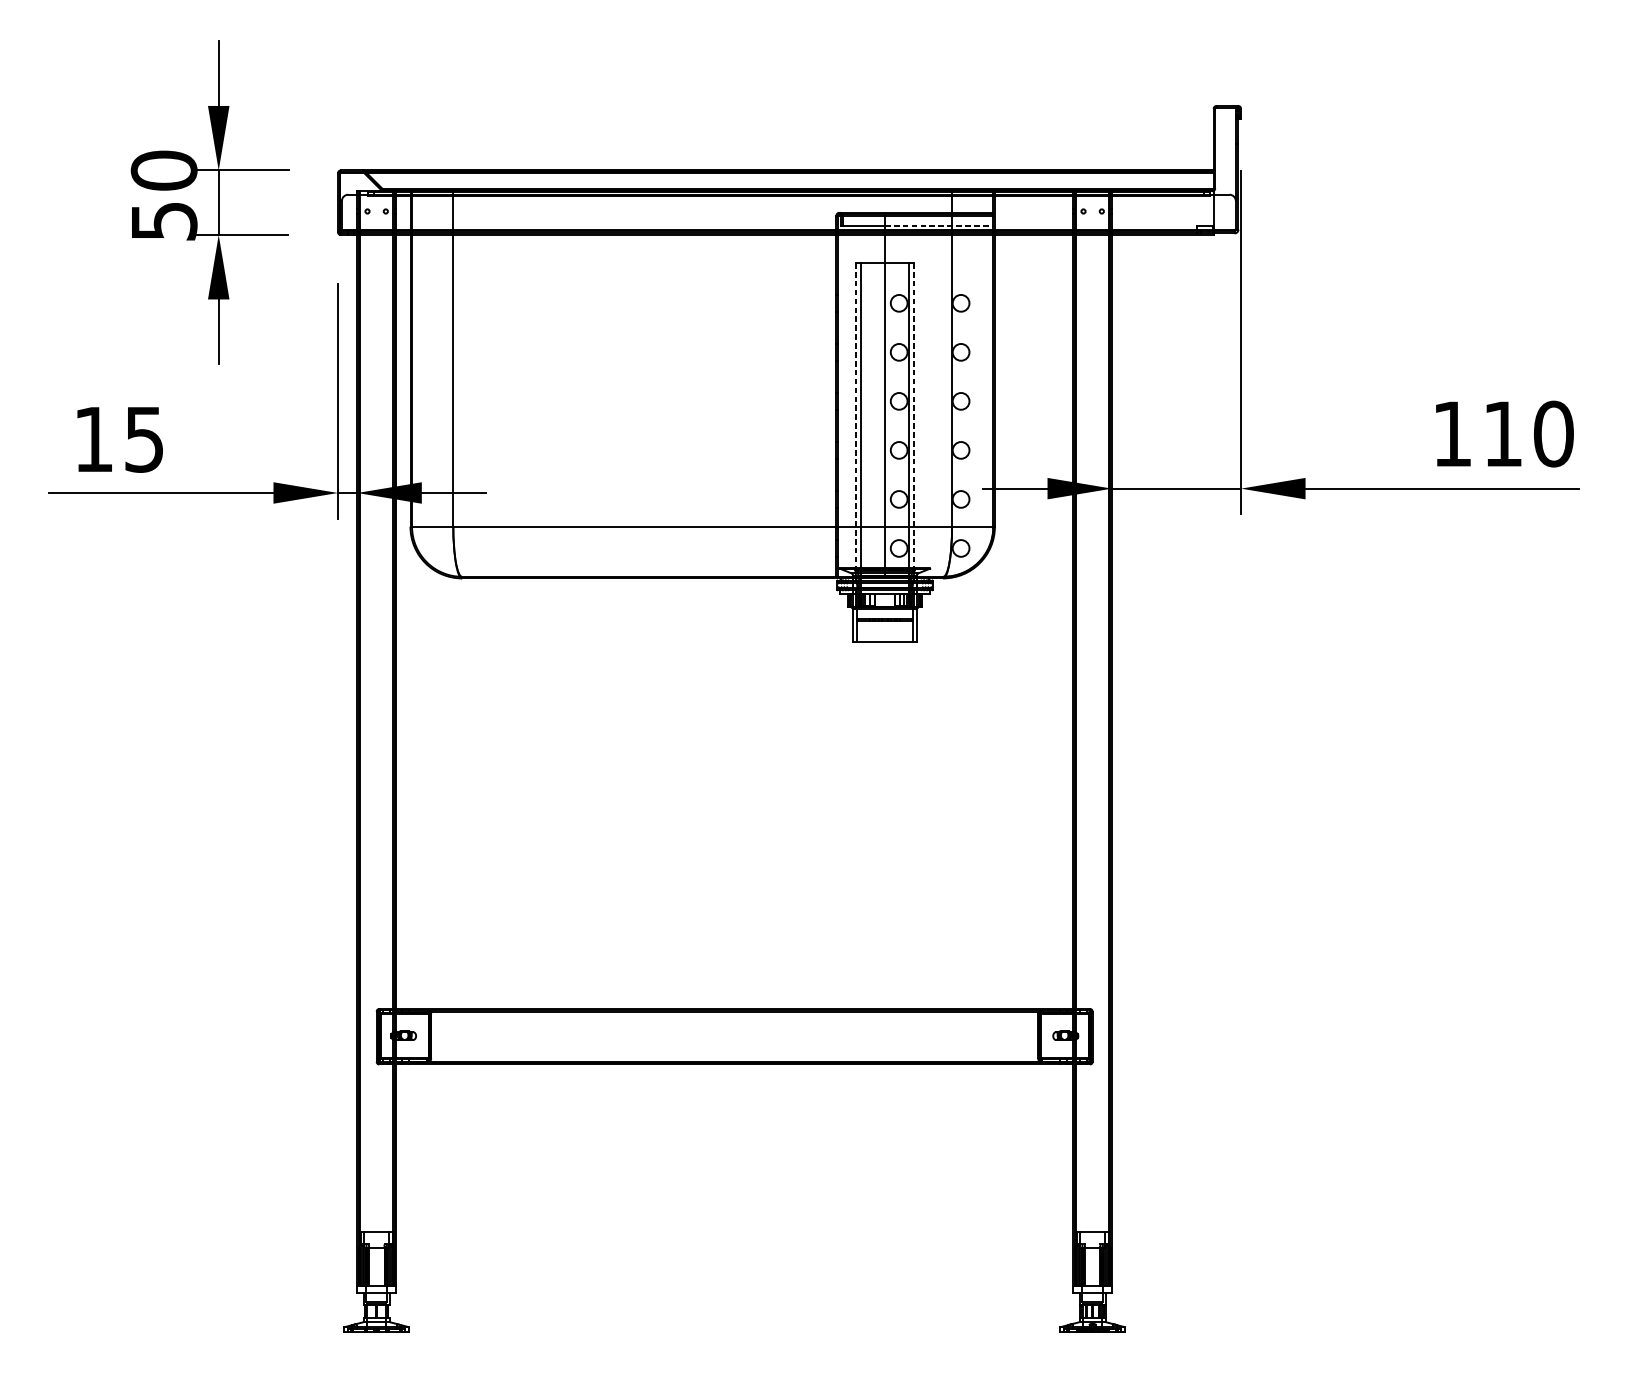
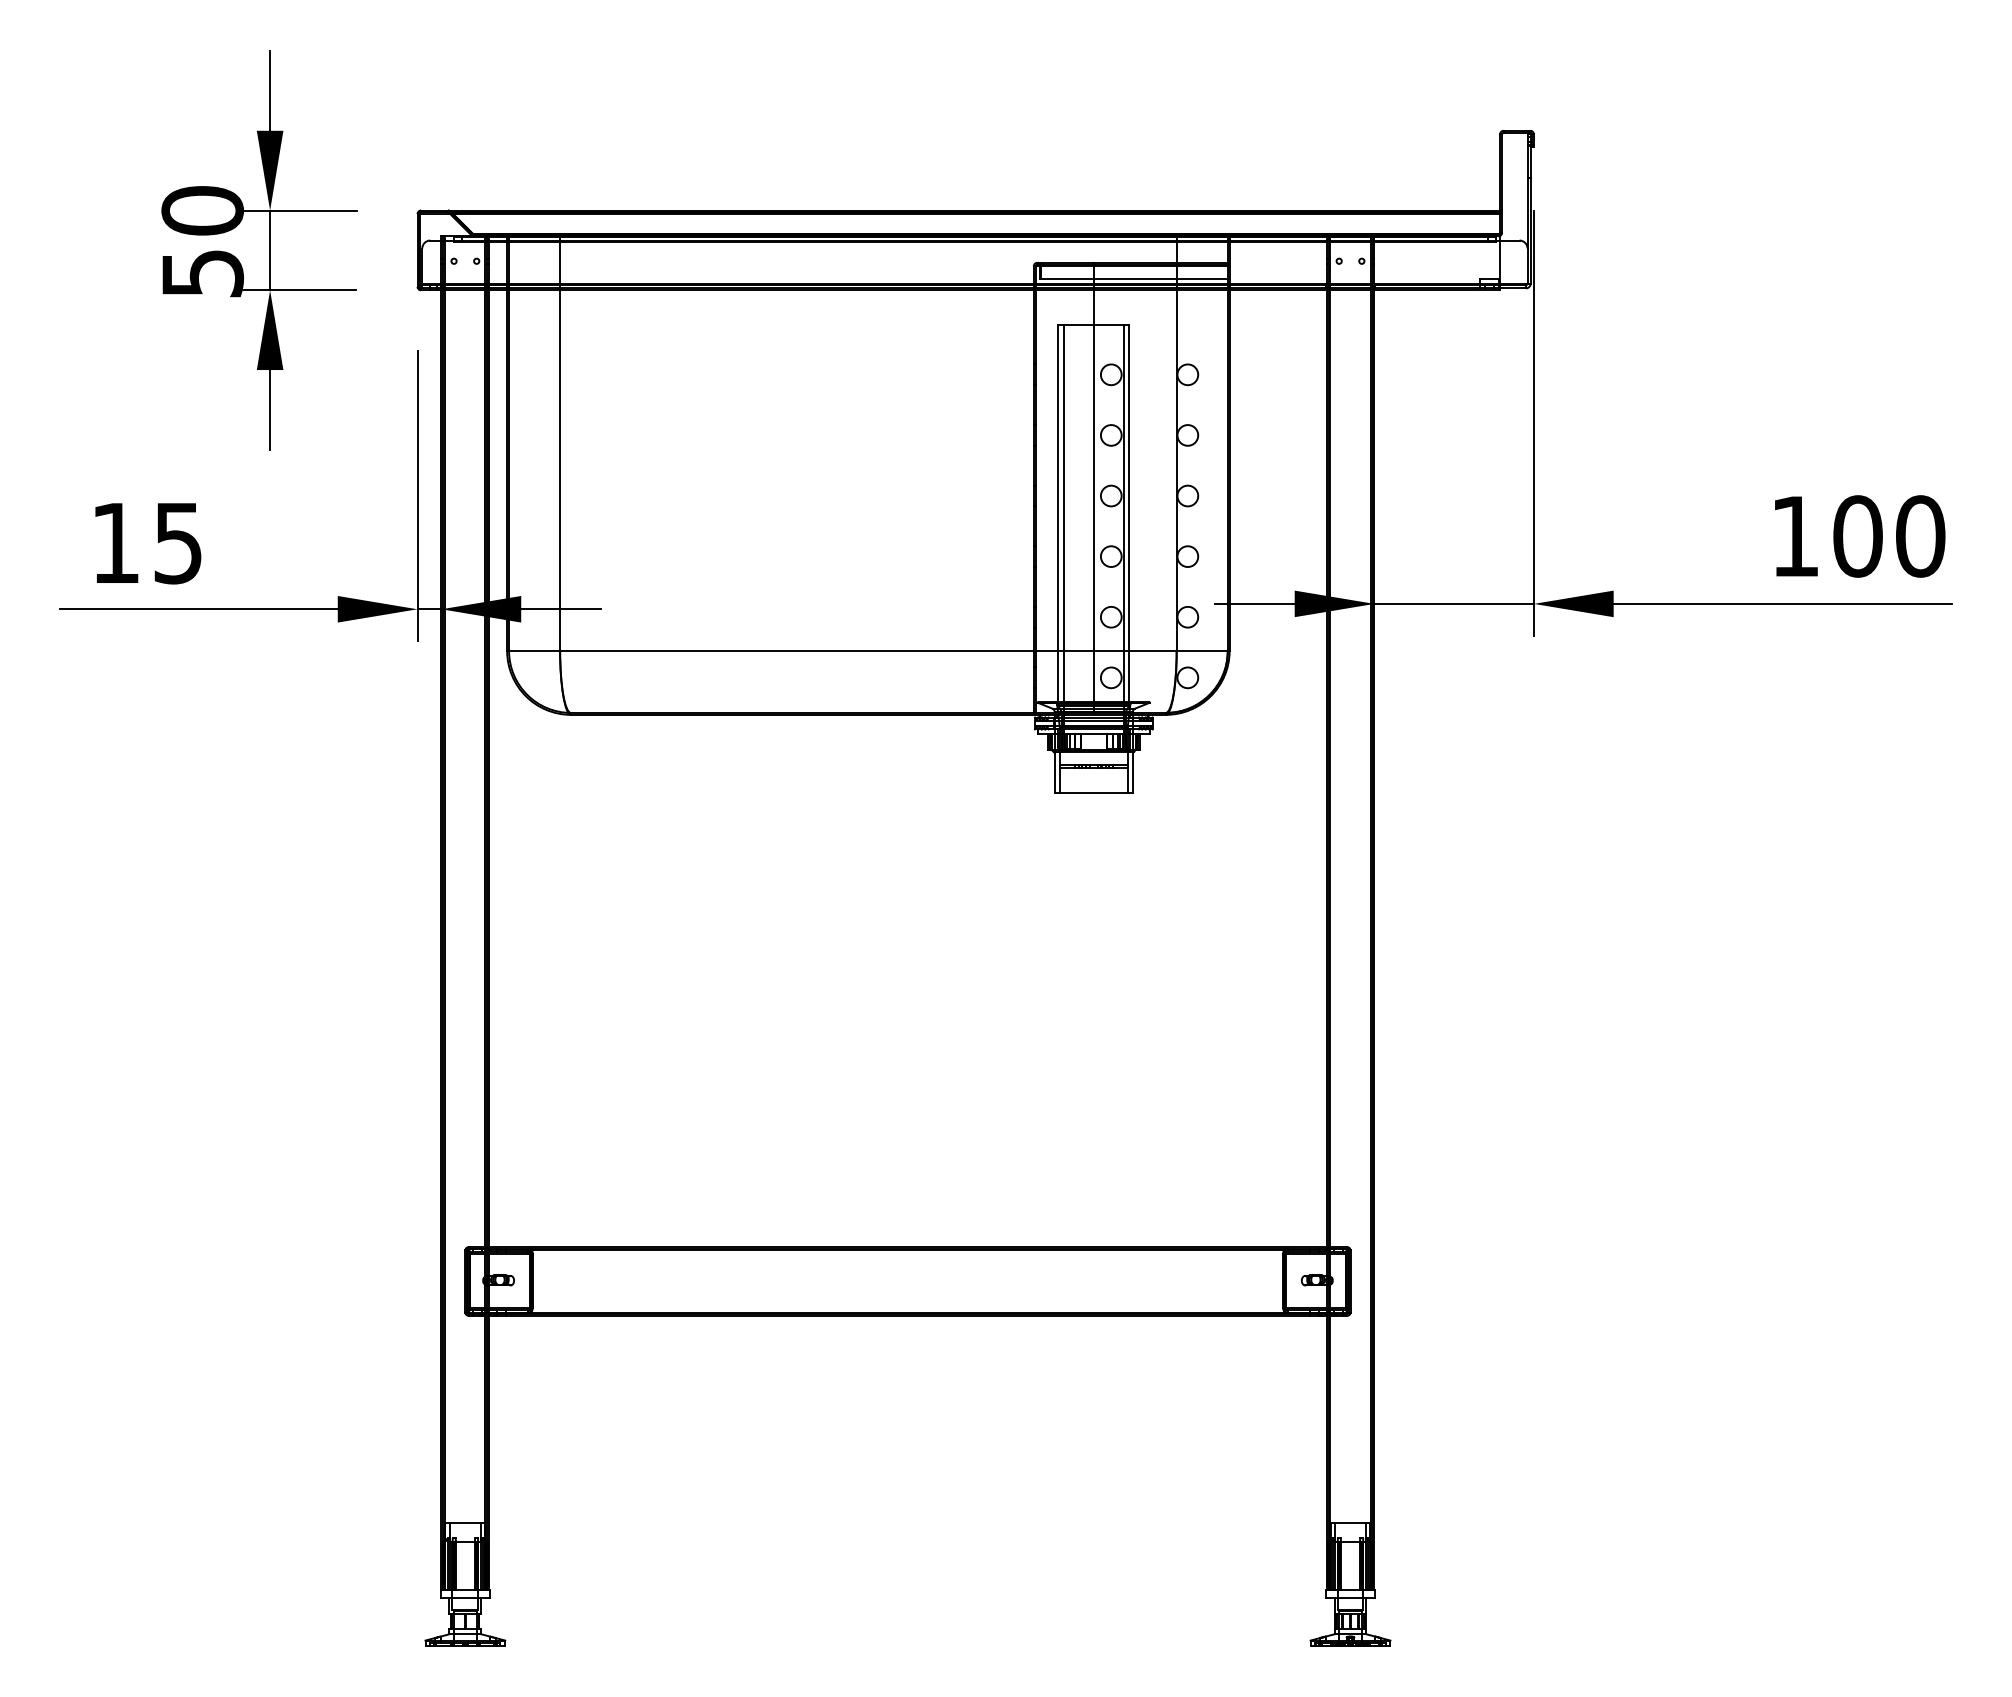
line: (938, 225) -> (1160, 278), dashed -> solid
line: (856, 417) -> (1058, 515), dashed -> solid
line: (913, 417) -> (1129, 515), dashed -> solid
text: (1502, 434) -> (1857, 536), 110 -> 100

